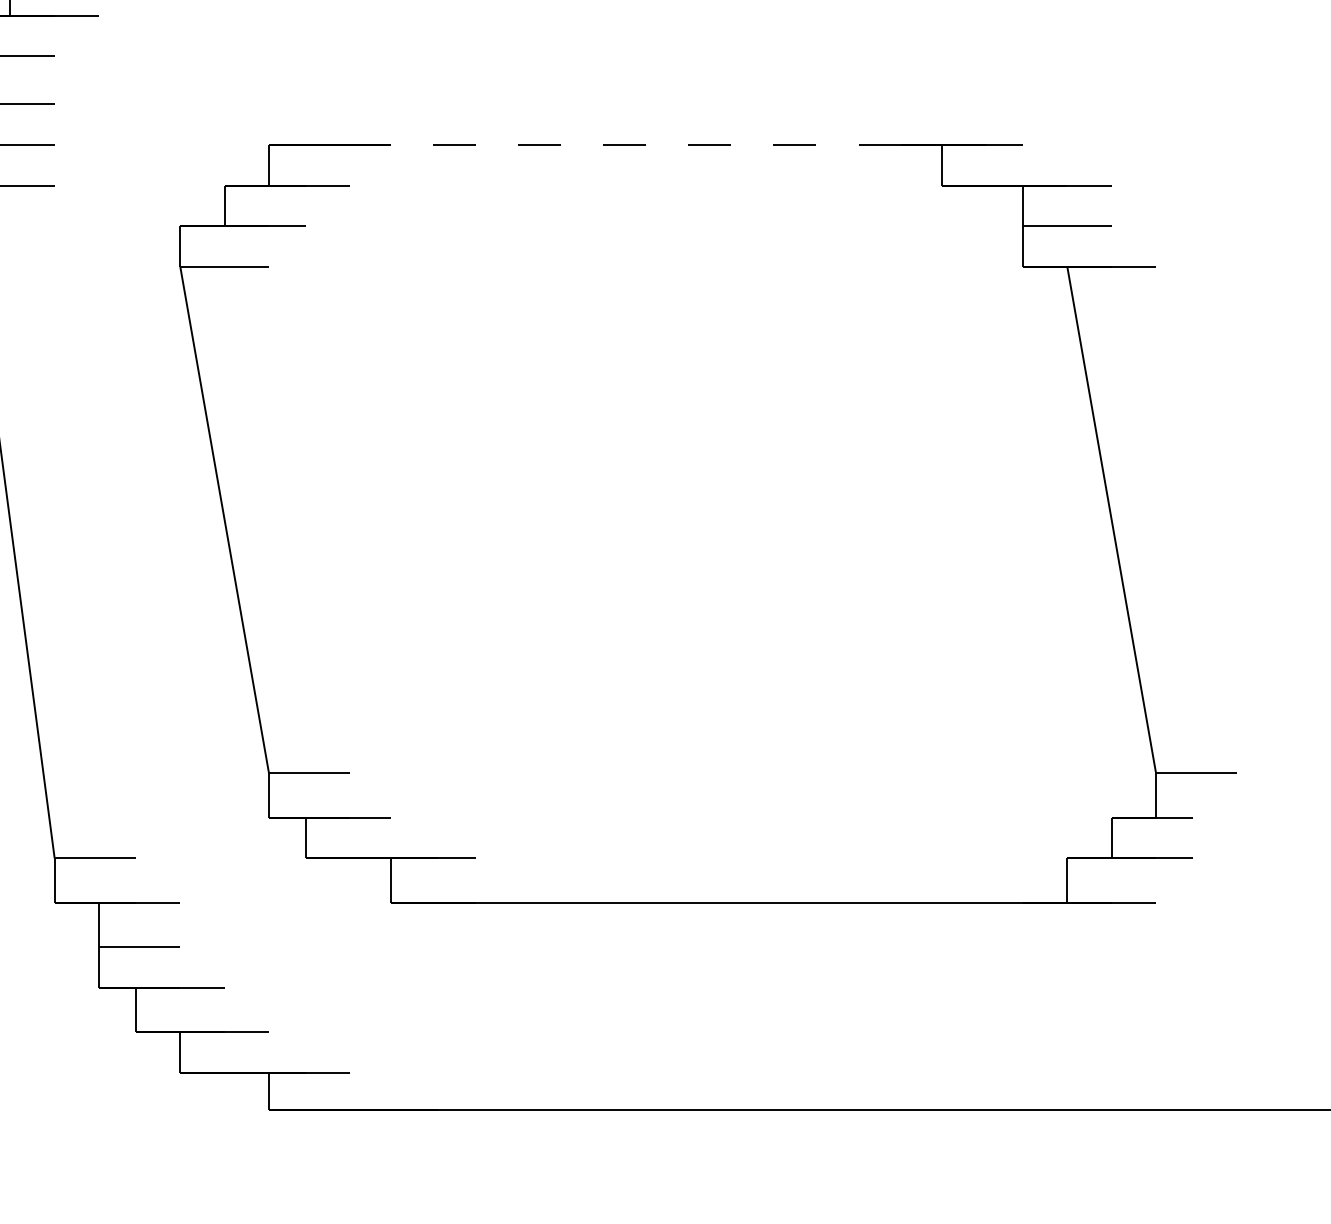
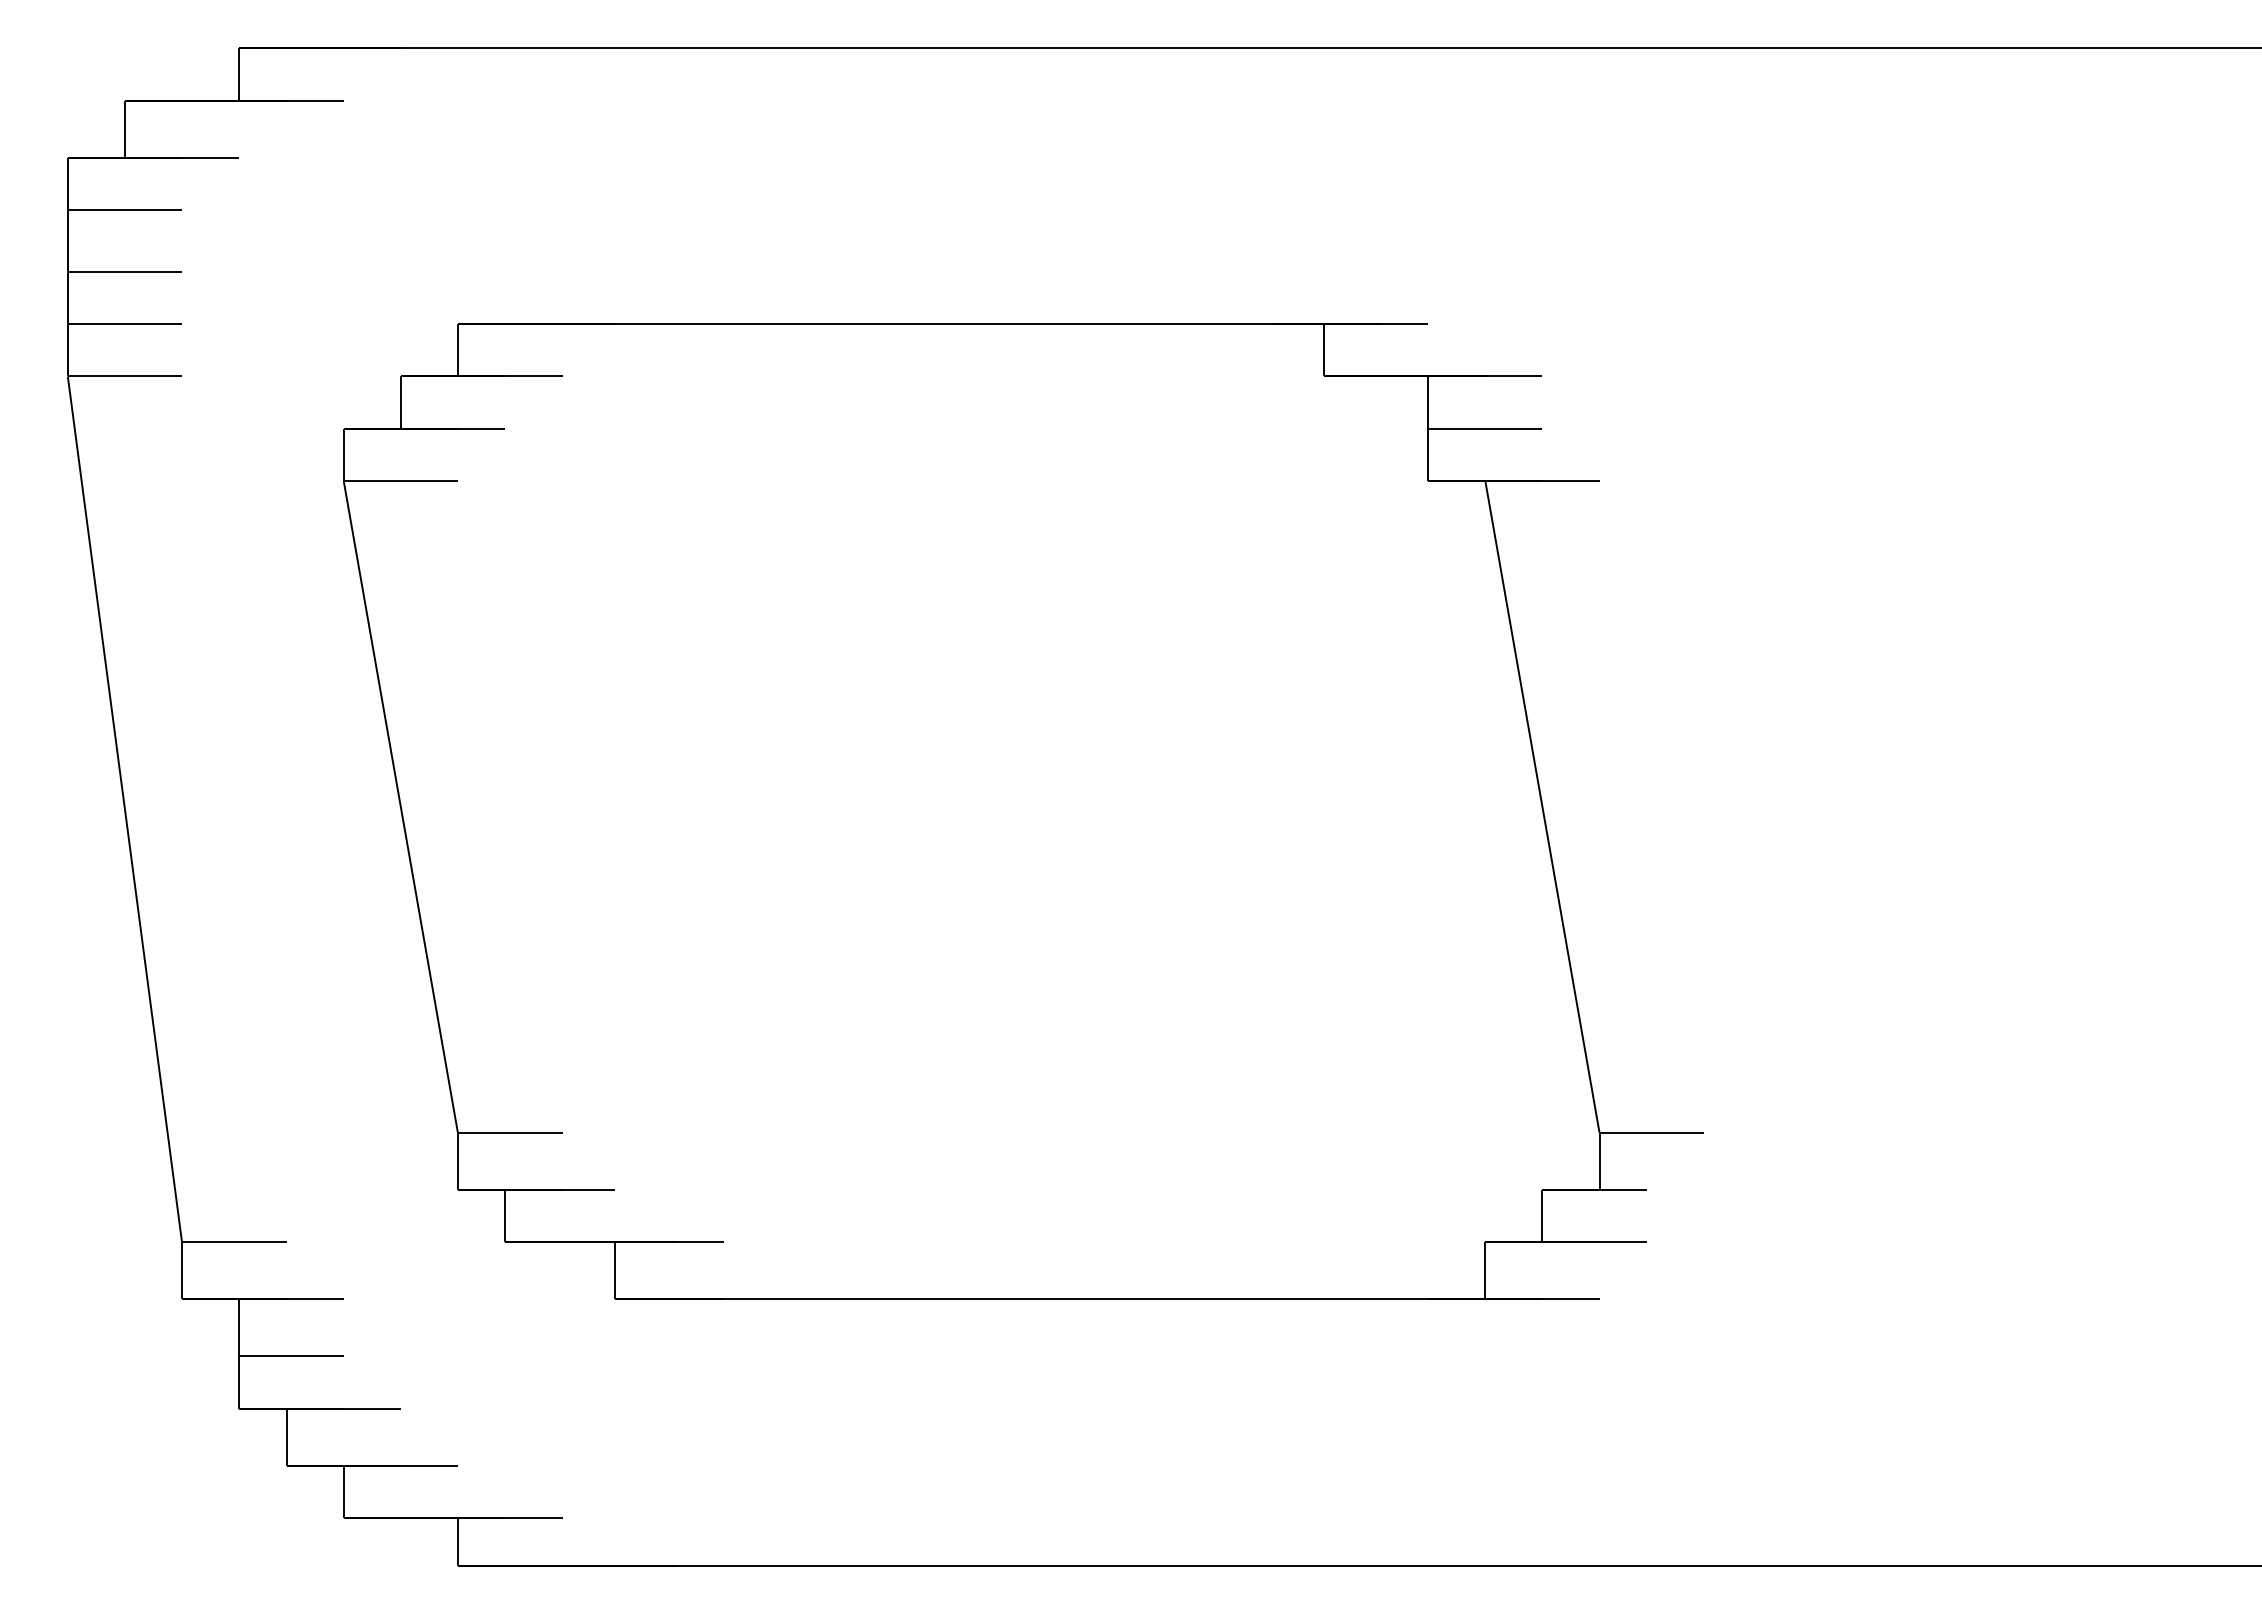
line: (603, 145) -> (888, 324), dashed -> solid

